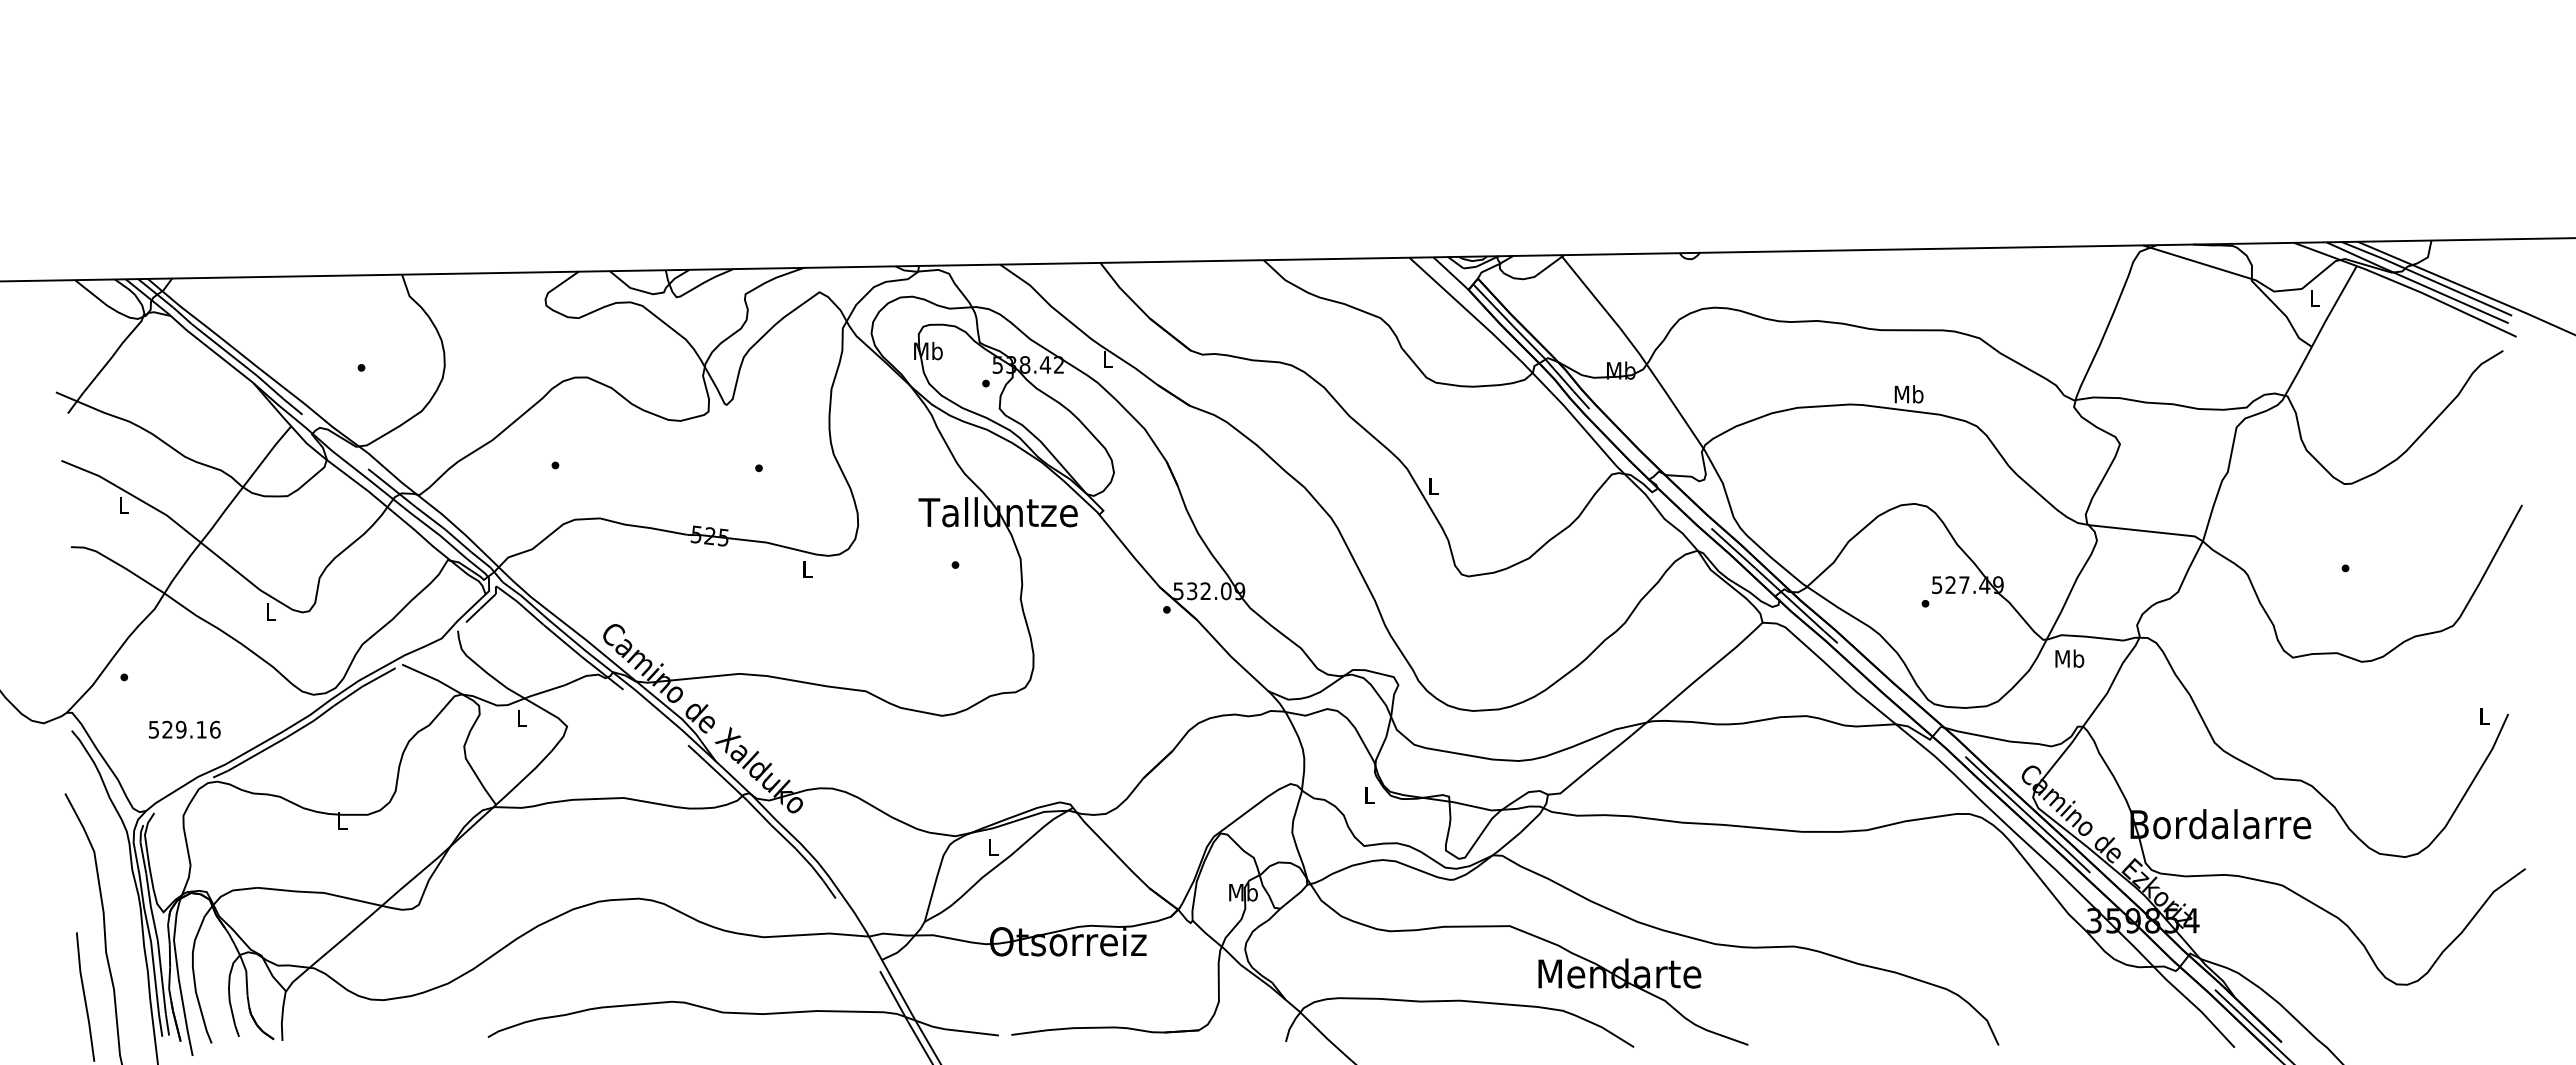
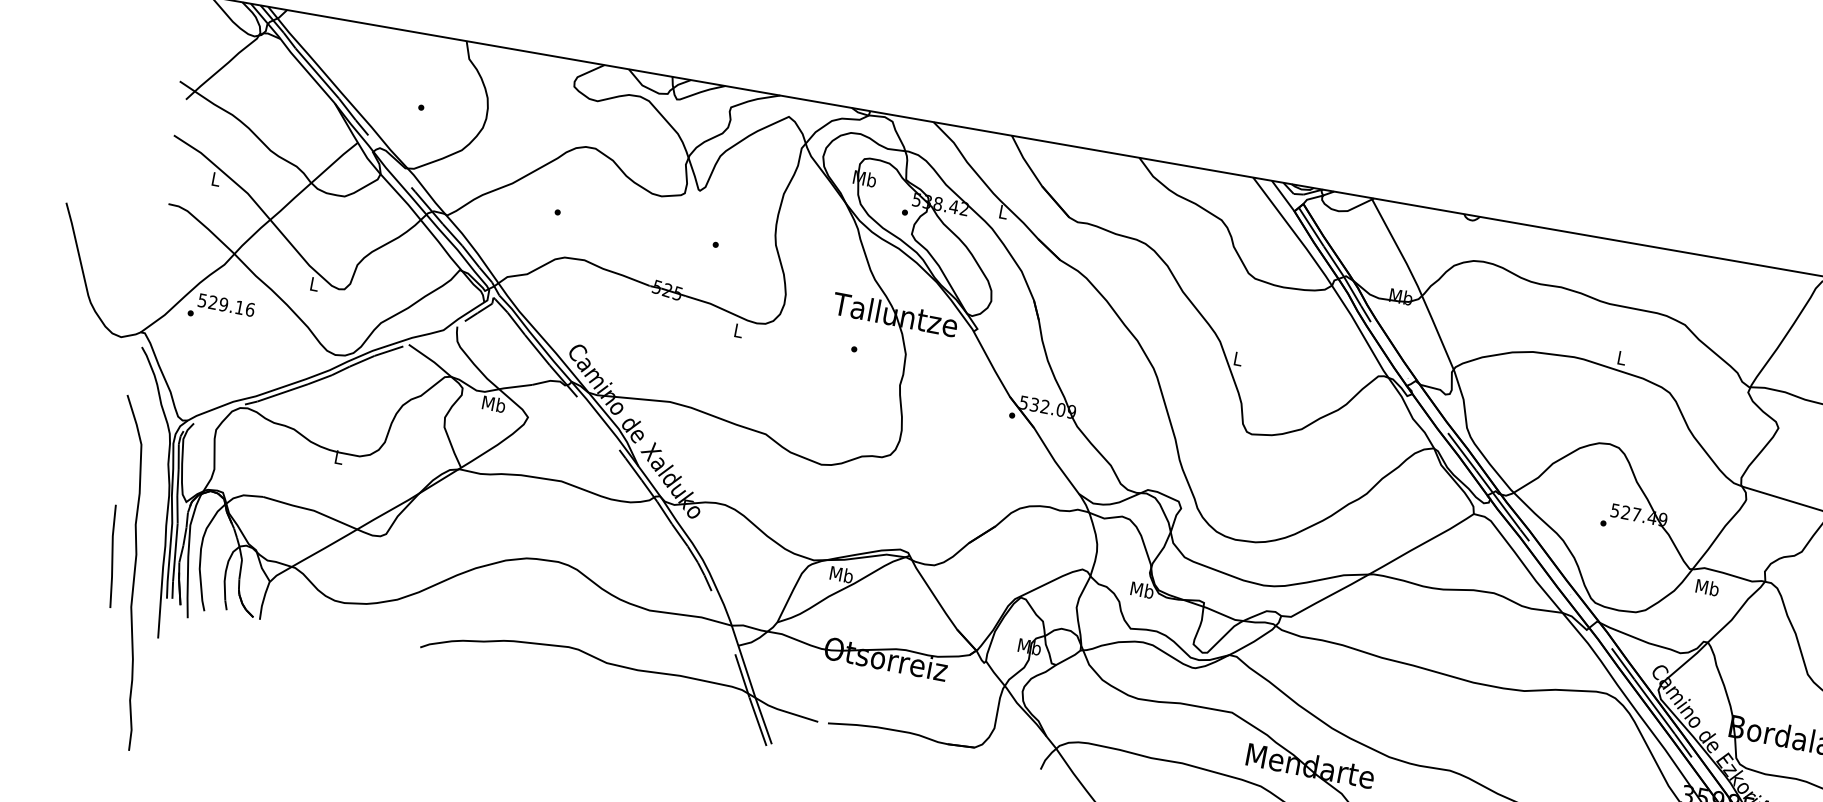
text: (1908, 394) -> (1621, 358), Mb -> L
text: (521, 718) -> (493, 404), L -> Mb
text: (184, 729) -> (226, 304), moved
text: (1369, 795) -> (1142, 590), L -> Mb
text: (993, 847) -> (841, 574), L -> Mb

